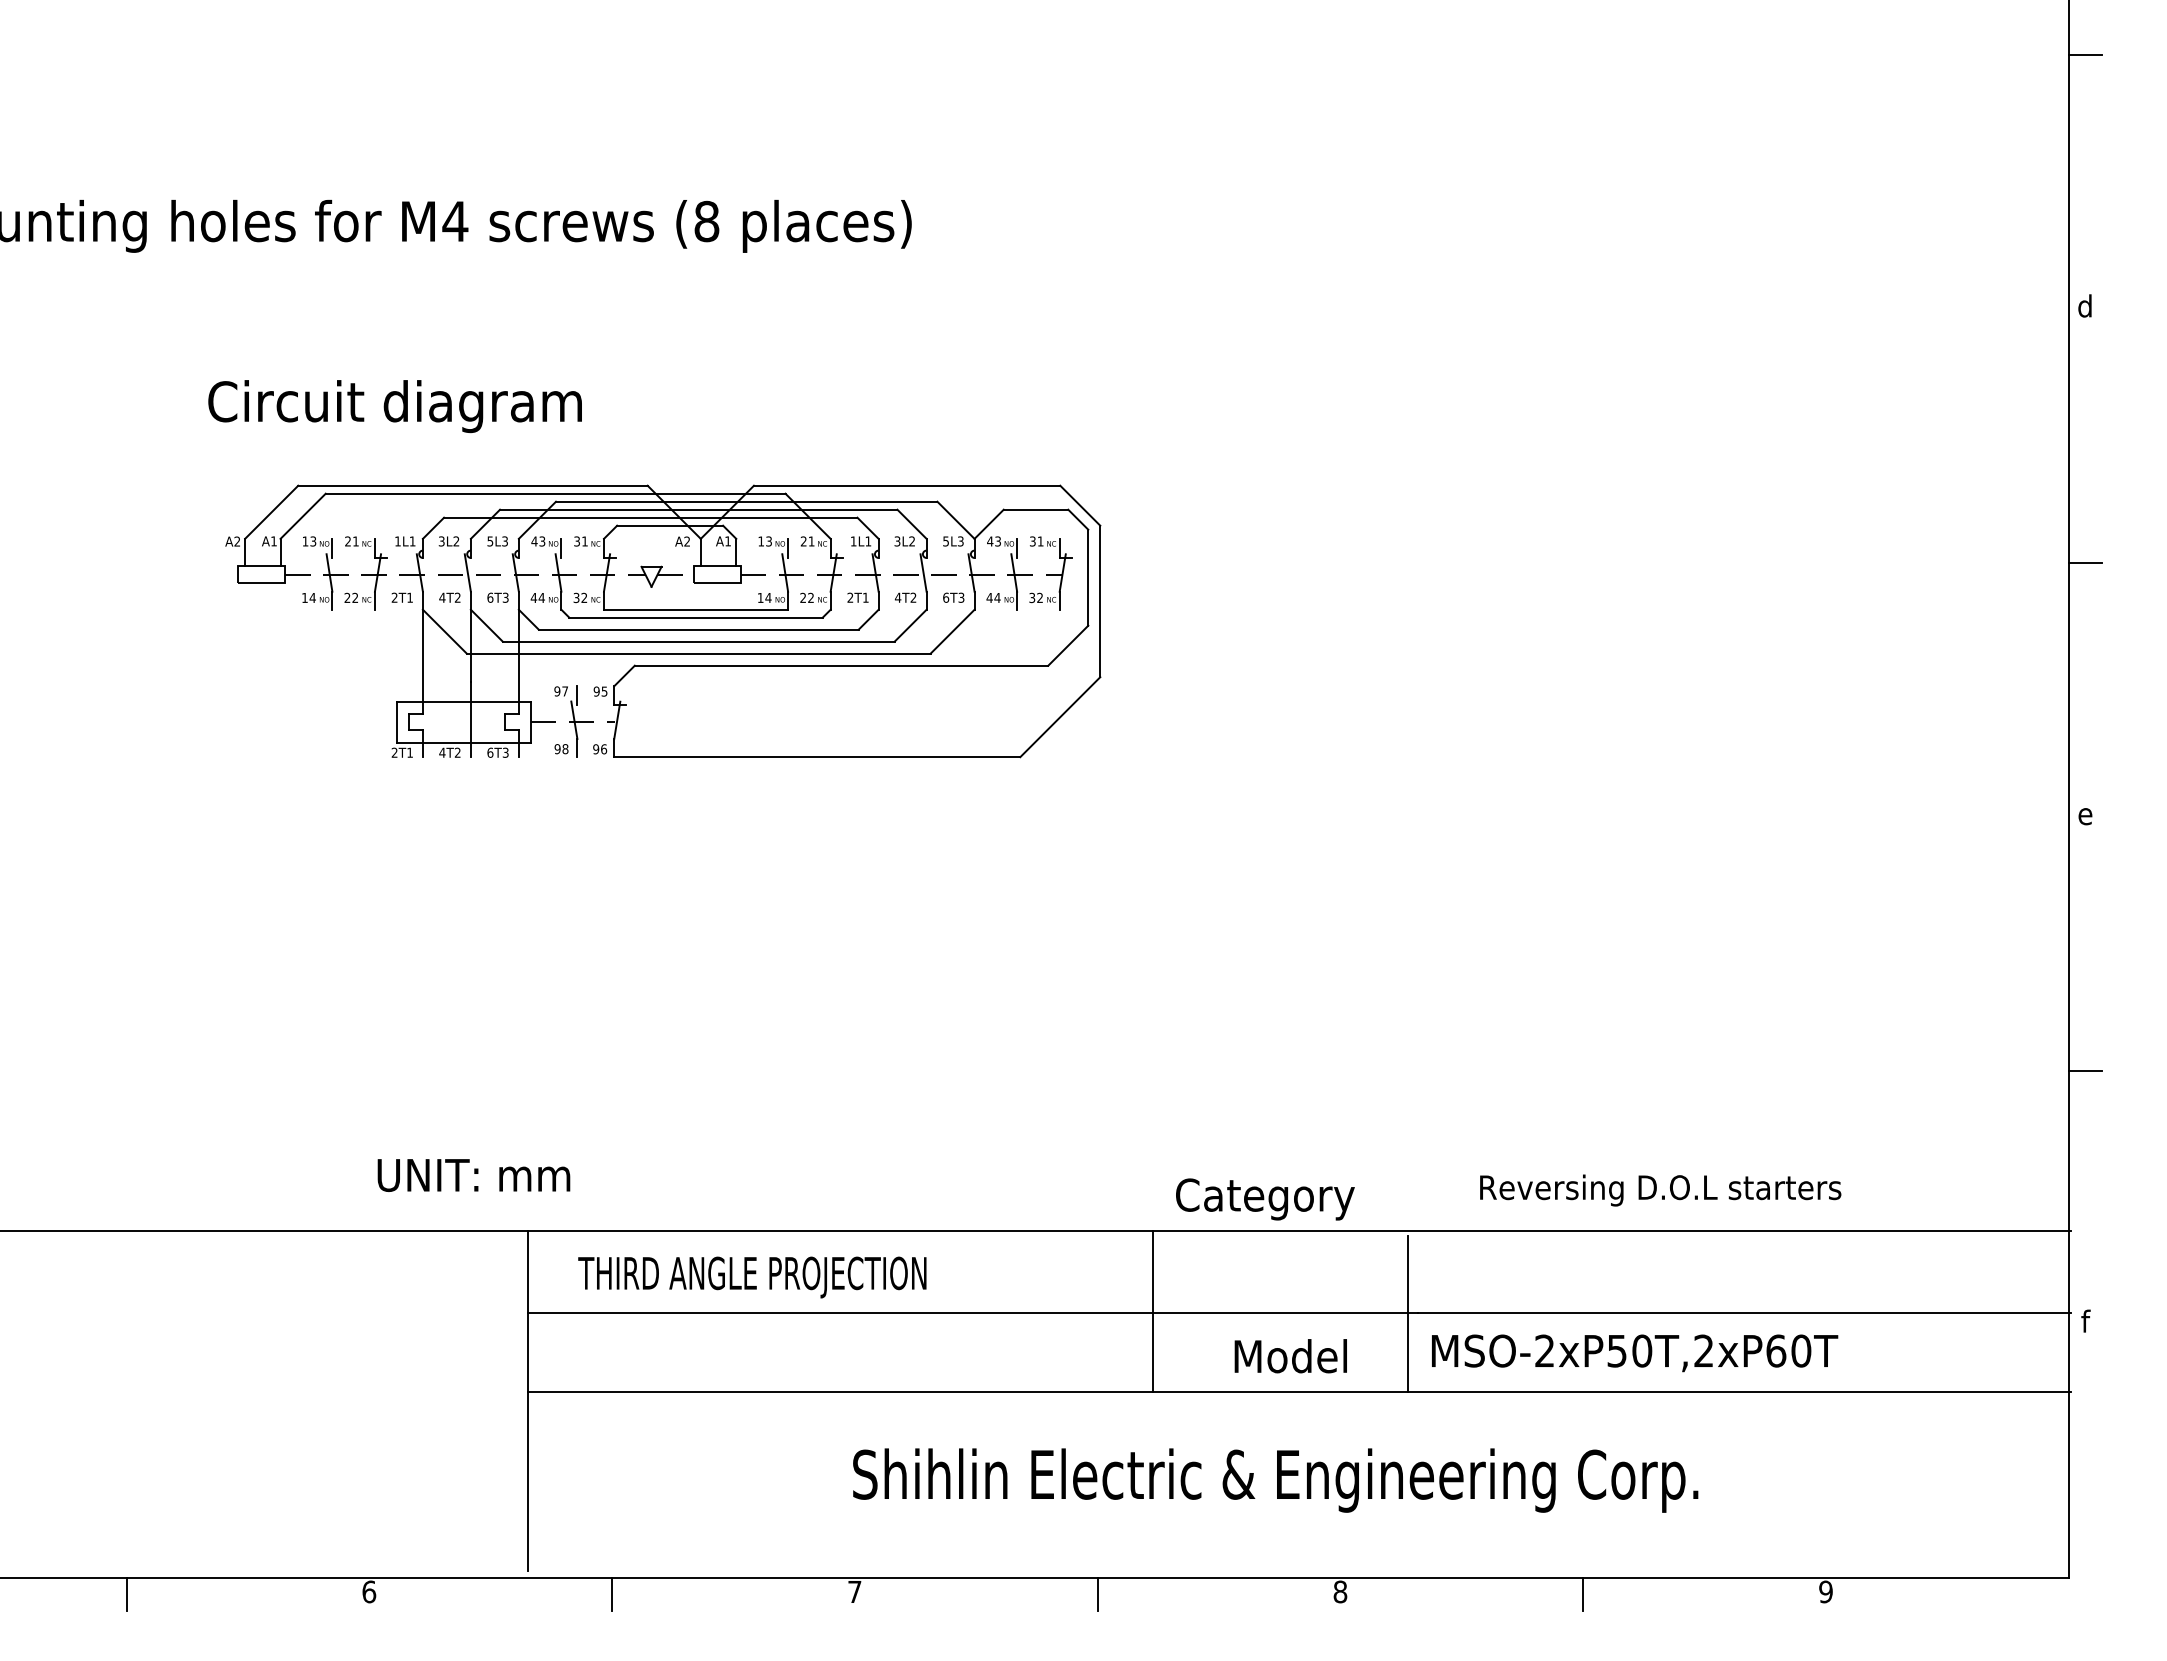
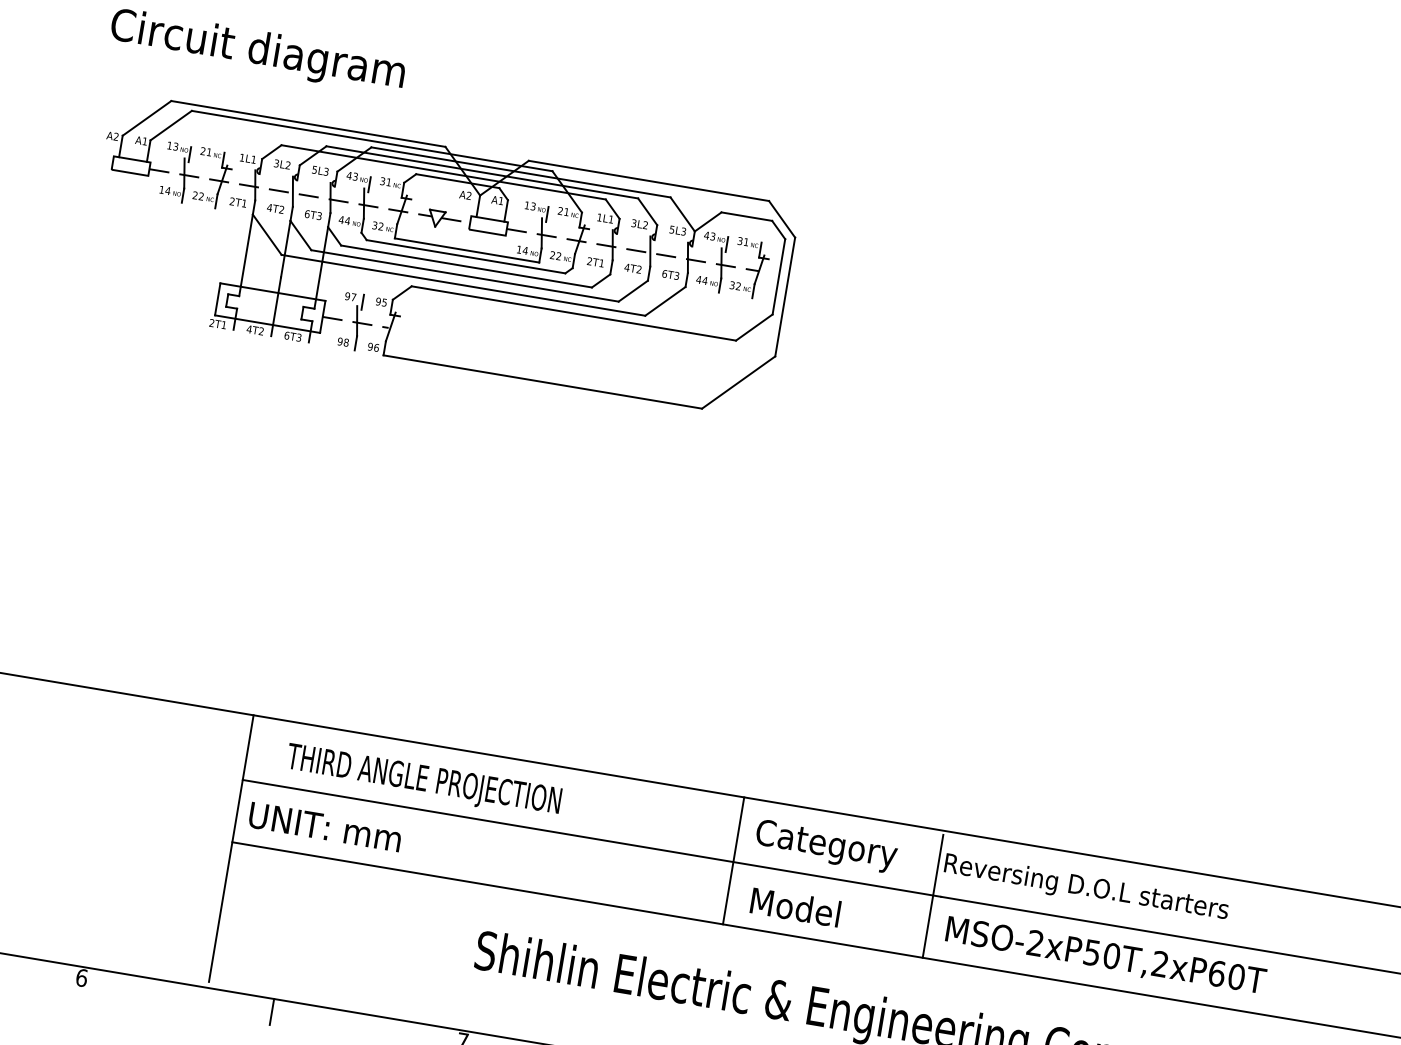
text: (473, 1175) -> (324, 827), moved
text: (1660, 1190) -> (1086, 888), moved
text: (1265, 1199) -> (826, 846), moved
text: (1290, 1356) -> (795, 907), moved

